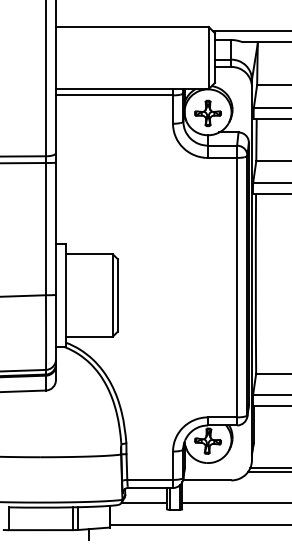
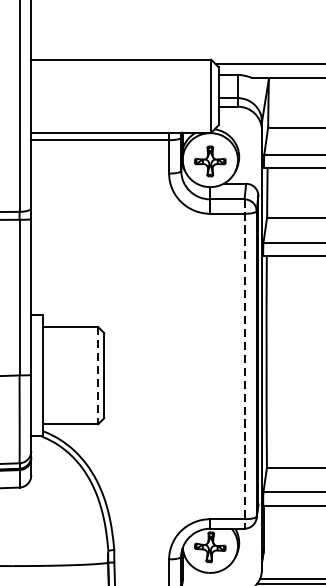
line: (237, 285) -> (244, 363), solid -> dashed
line: (112, 295) -> (97, 375), solid -> dashed

